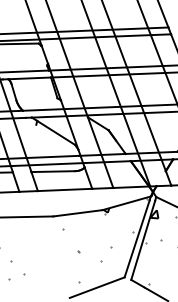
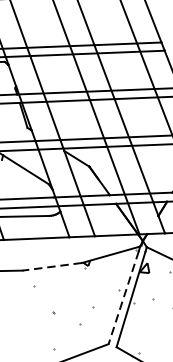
line: (77, 213) -> (51, 267), solid -> dashed
line: (136, 239) -> (122, 298), solid -> dashed

